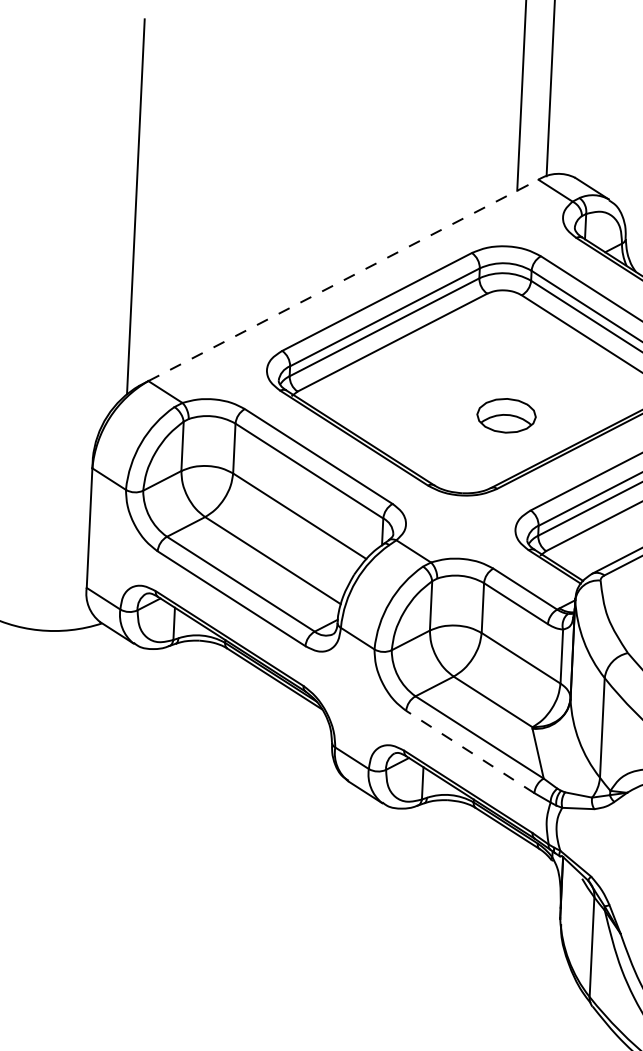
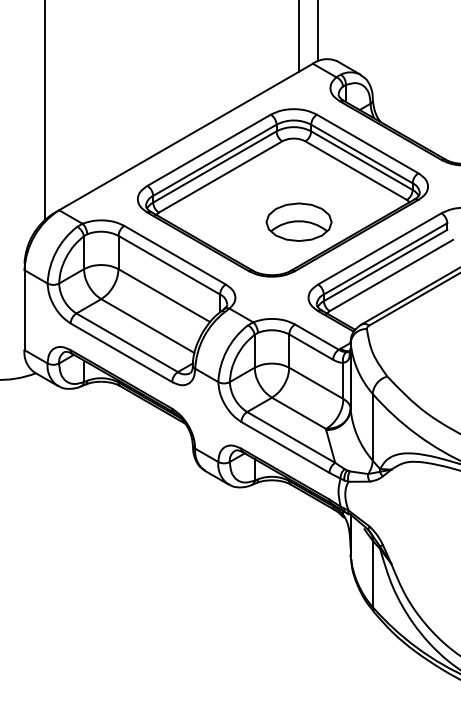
line: (344, 281) -> (186, 137), dashed -> solid
part: (505, 414) -> (298, 221), size x1.67
line: (470, 752) -> (285, 447), dashed -> solid

